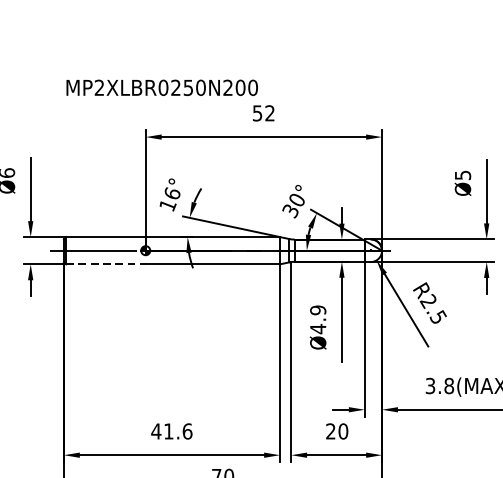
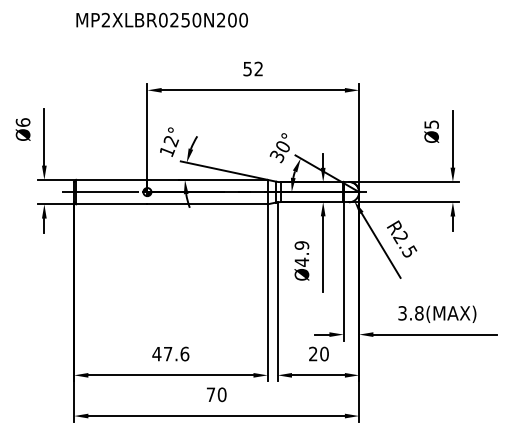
text: (161, 87) -> (161, 19), moved
text: (172, 194) -> (171, 141), 16° -> 12°
line: (105, 264) -> (111, 204), dashed -> solid
text: (169, 431) -> (168, 354), 41.6 -> 47.6

